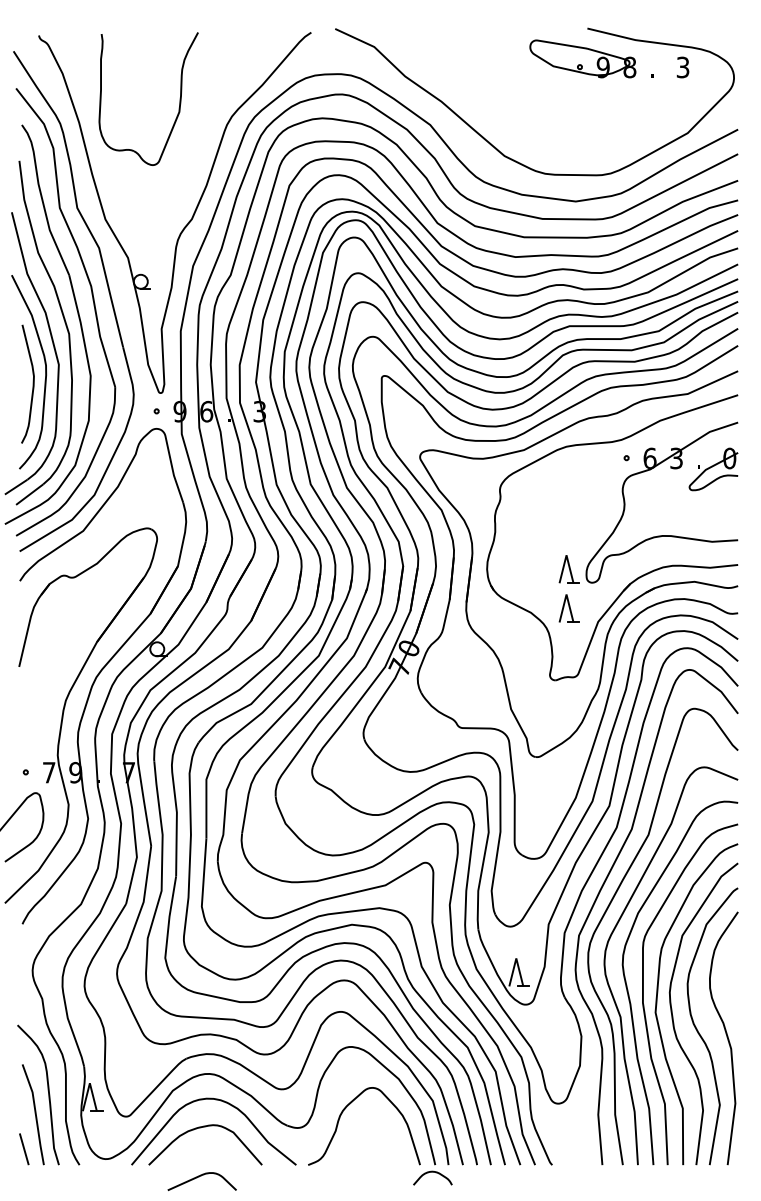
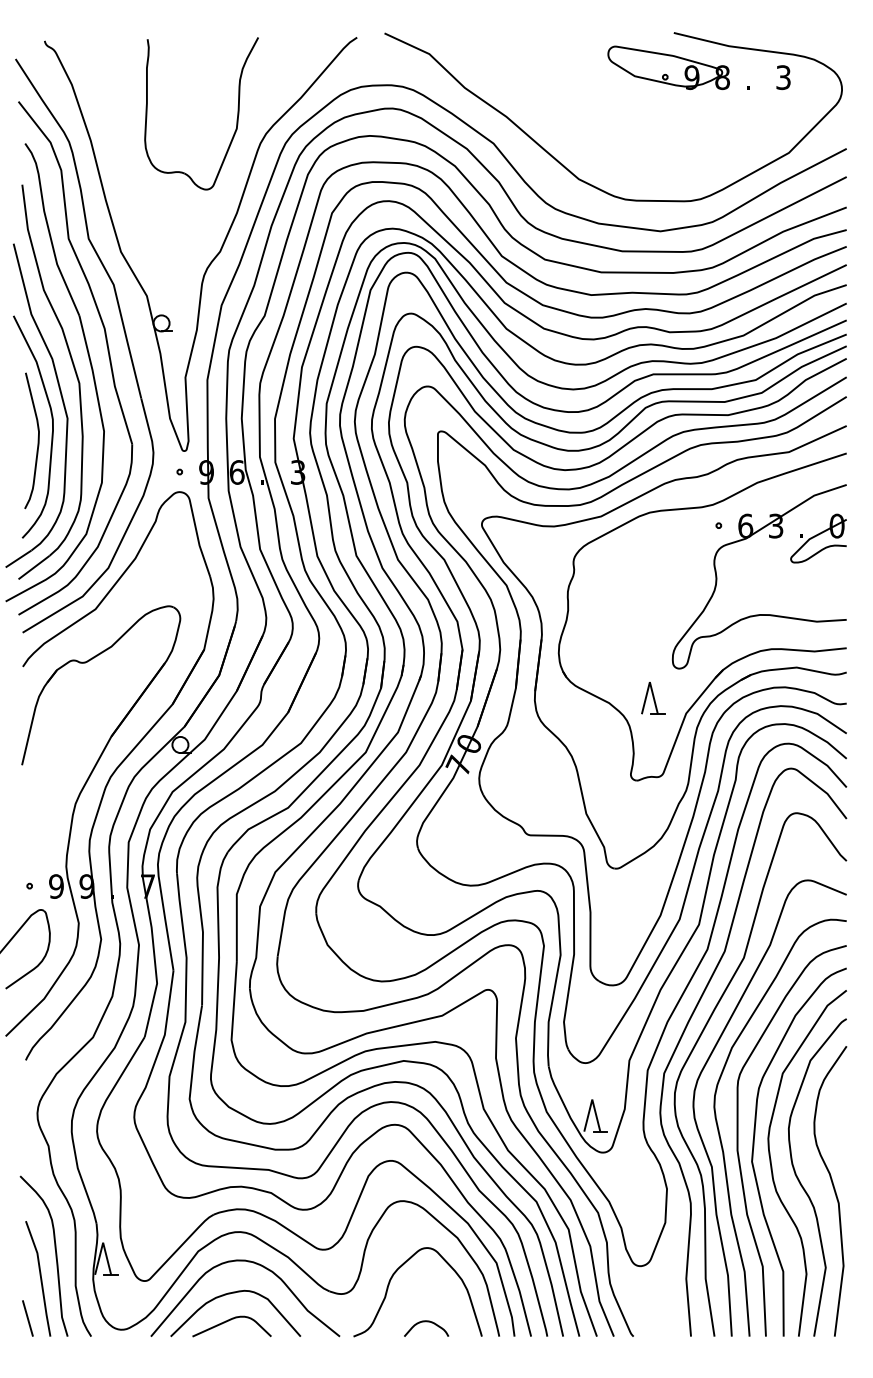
part: (179, 104) -> (236, 119), moved
part: (569, 569) -> (653, 653), removed
text: (49, 772) -> (56, 886), 7 -> 9
curve: (432, 1172) -> (426, 1322), moved
curve: (199, 1177) -> (228, 1321), moved

